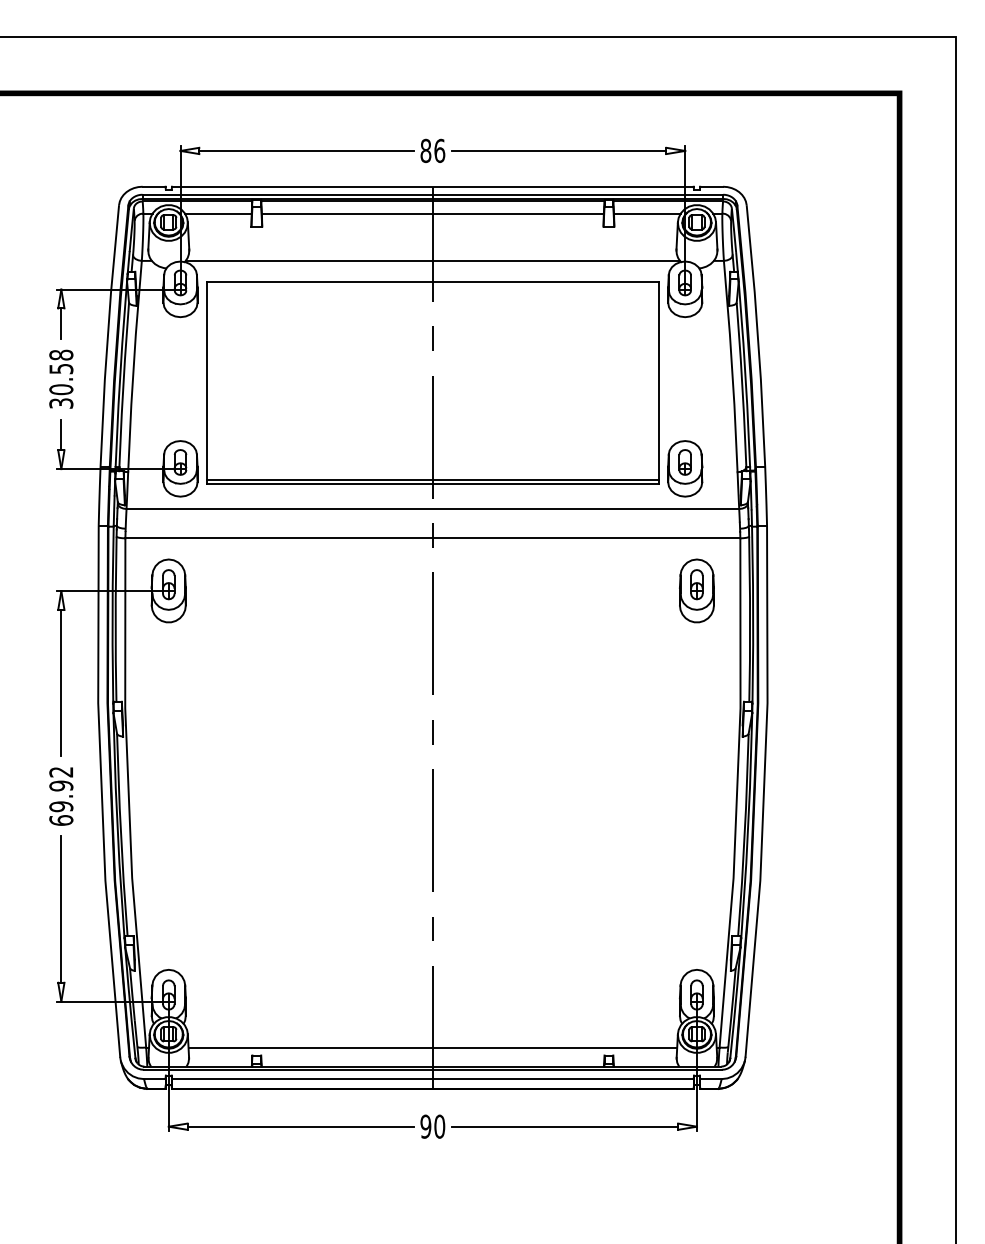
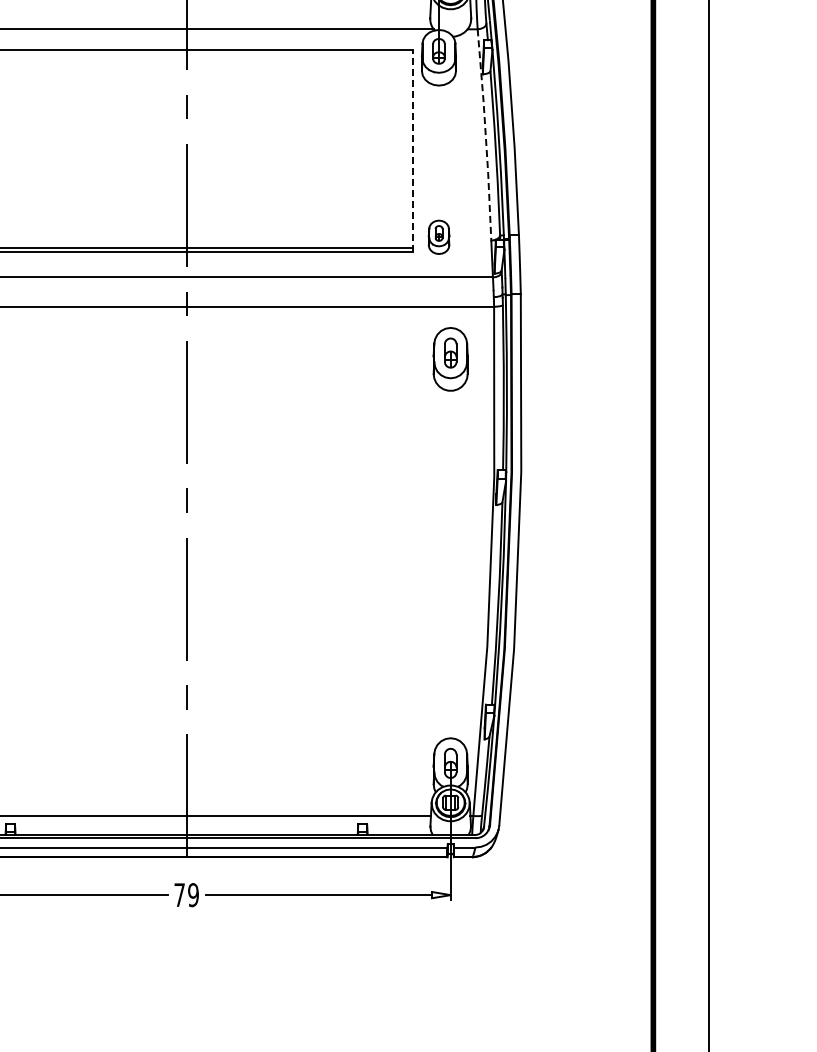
line: (732, 367) -> (486, 135), solid -> dashed
line: (658, 382) -> (412, 150), solid -> dashed
part: (685, 468) -> (439, 236), size x0.6
text: (432, 1126) -> (186, 894), 90 -> 79

